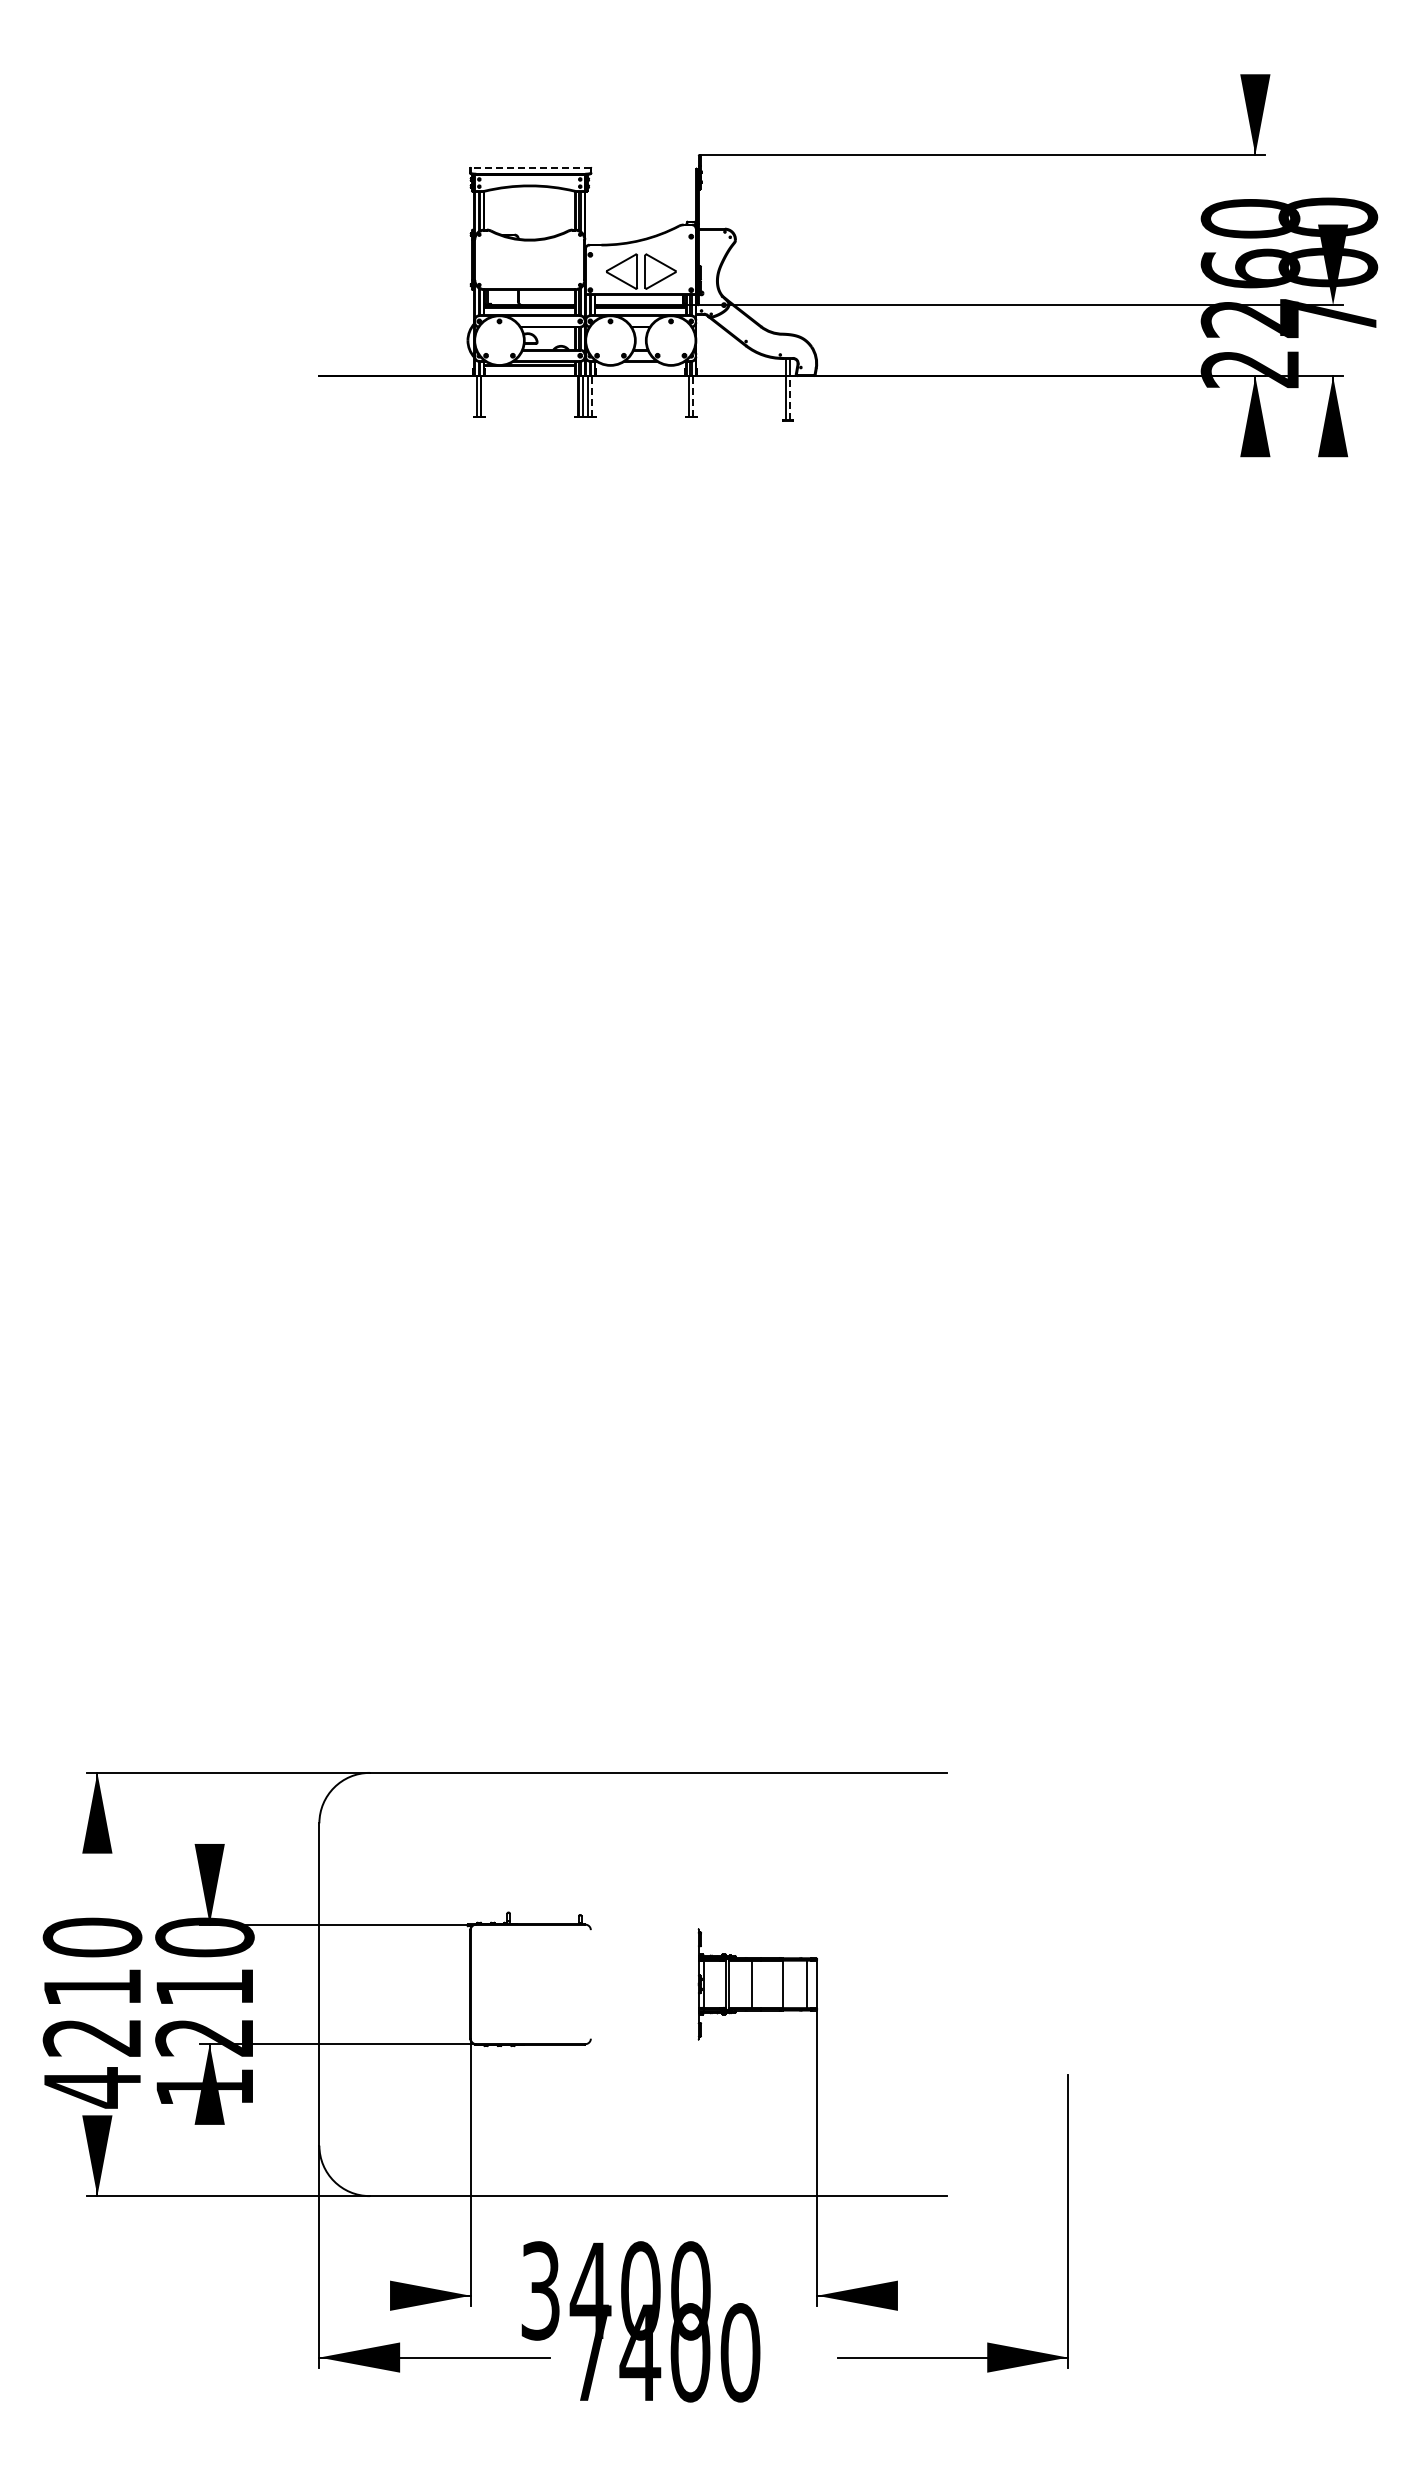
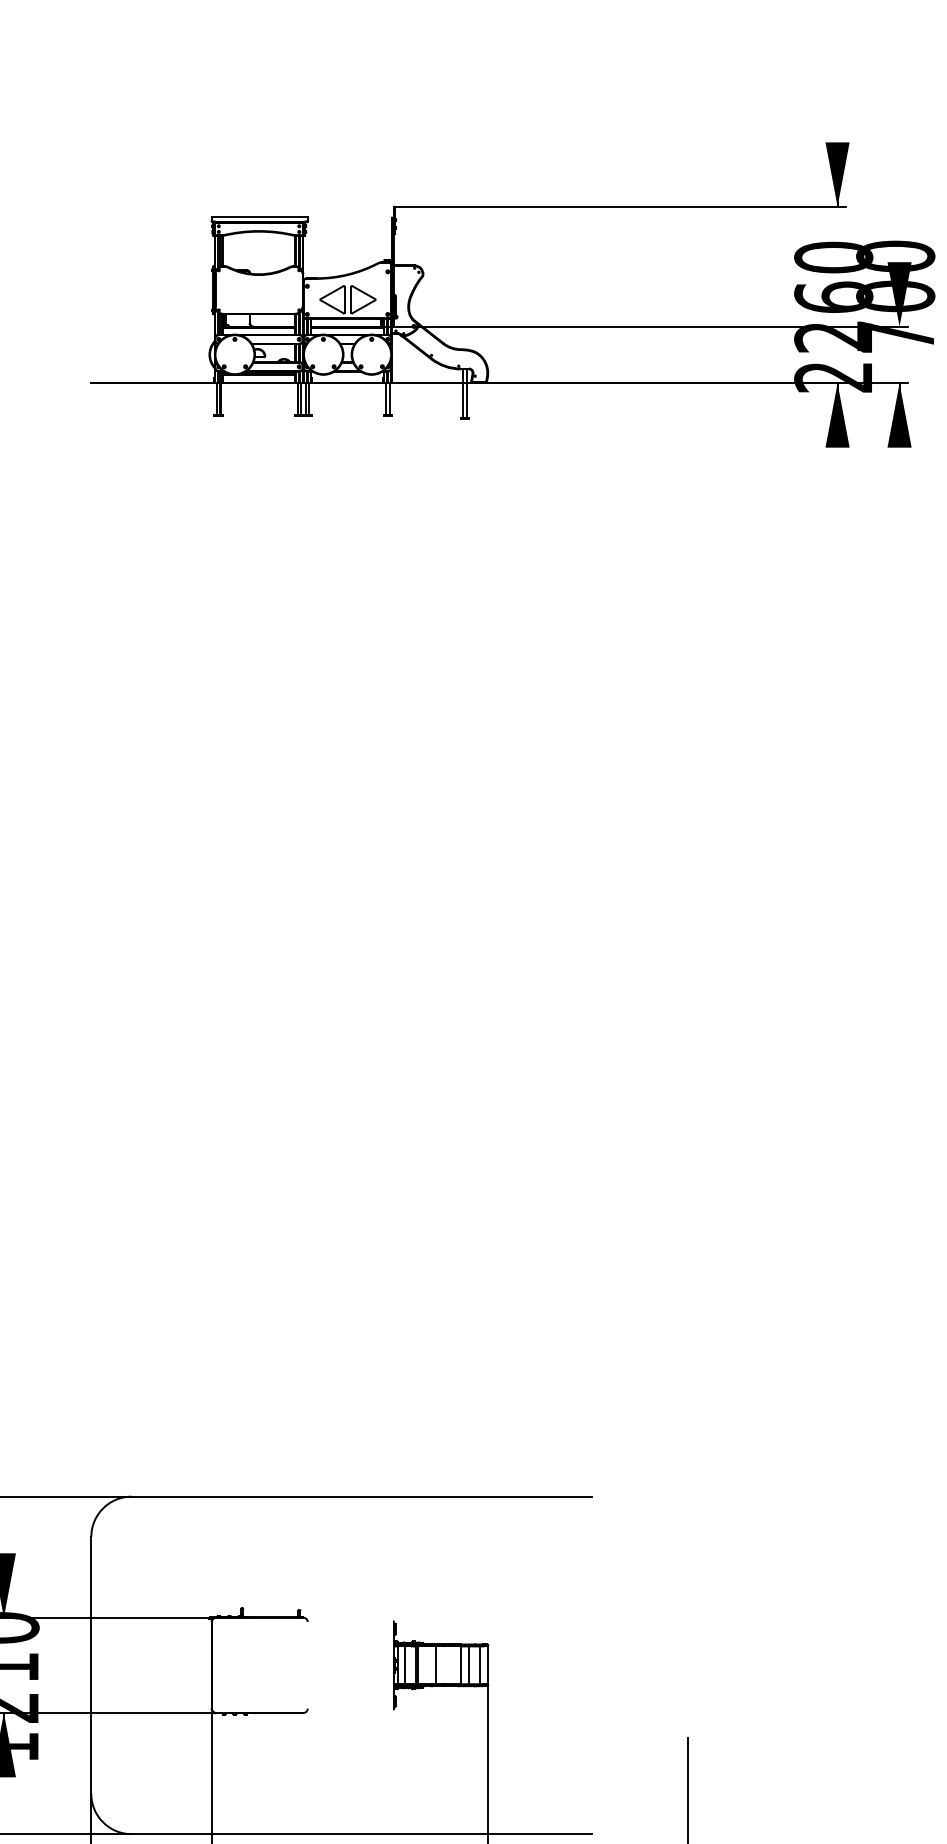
line: (530, 167) -> (259, 216), dashed -> solid
line: (592, 396) -> (309, 399), dashed -> solid
line: (693, 396) -> (389, 399), dashed -> solid
line: (790, 398) -> (466, 400), dashed -> solid
line: (712, 1984) -> (404, 1665), added
line: (793, 1984) -> (469, 1665), added

